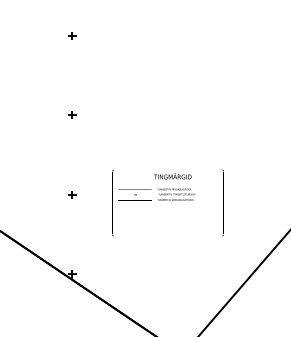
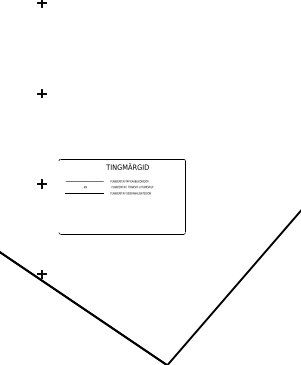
text: (167, 202) -> (121, 196), moved

